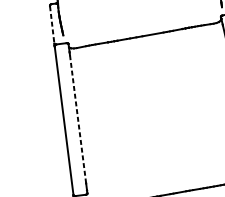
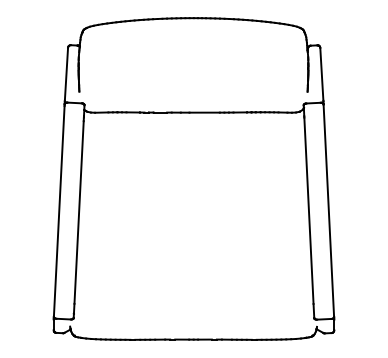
line: (52, 25) -> (66, 74), dashed -> solid
line: (78, 118) -> (79, 211), dashed -> solid

